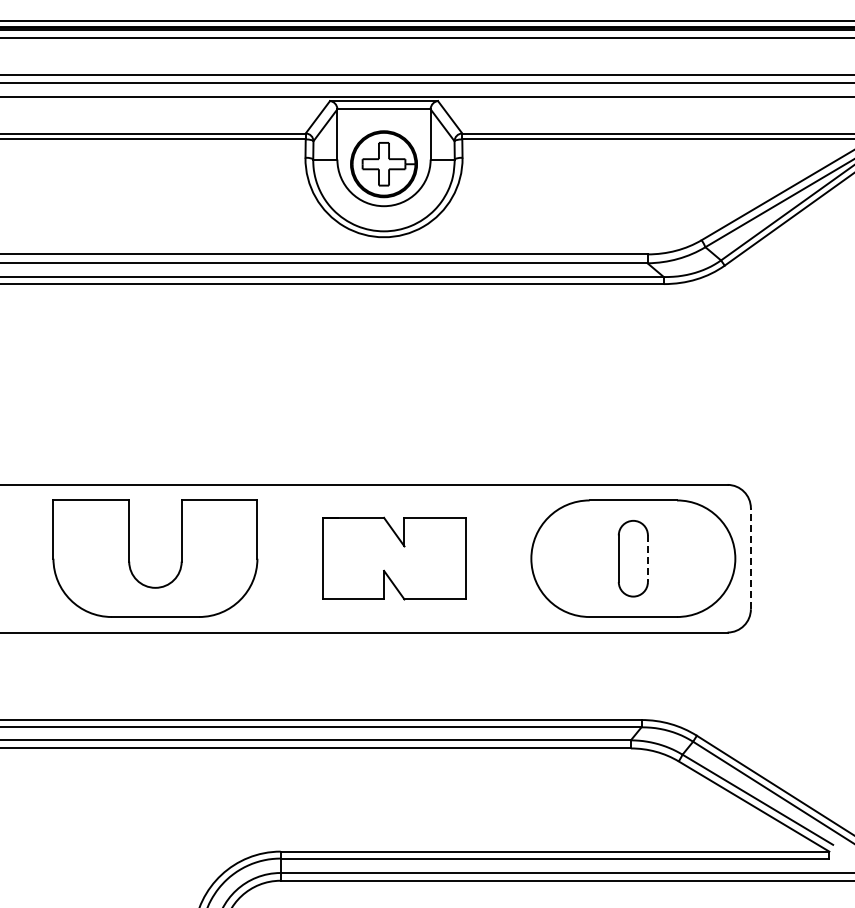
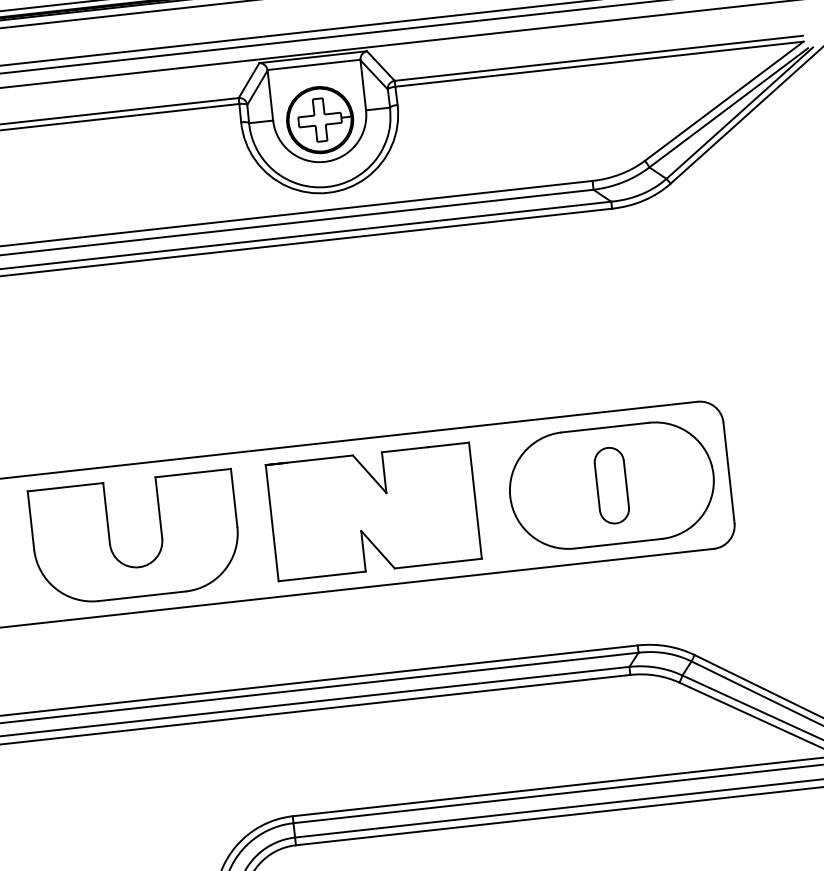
part: (393, 558) -> (372, 511), size x1.43
line: (750, 558) -> (728, 472), dashed -> solid
line: (647, 559) -> (626, 484), dashed -> solid

